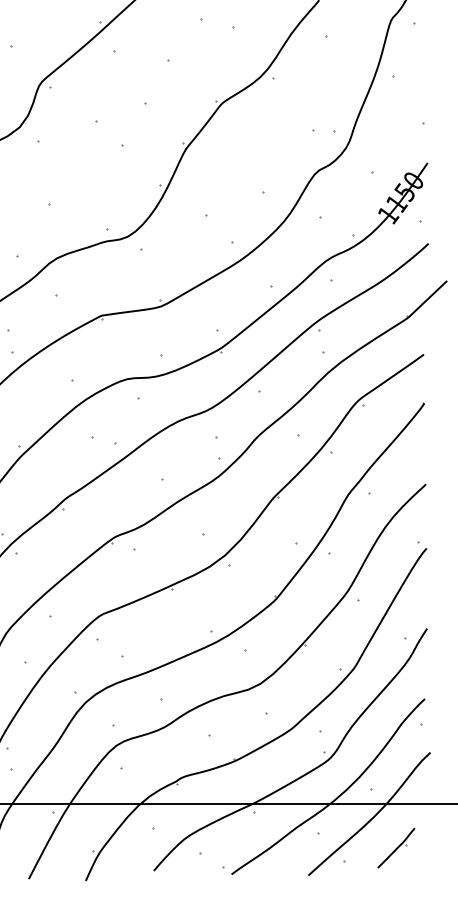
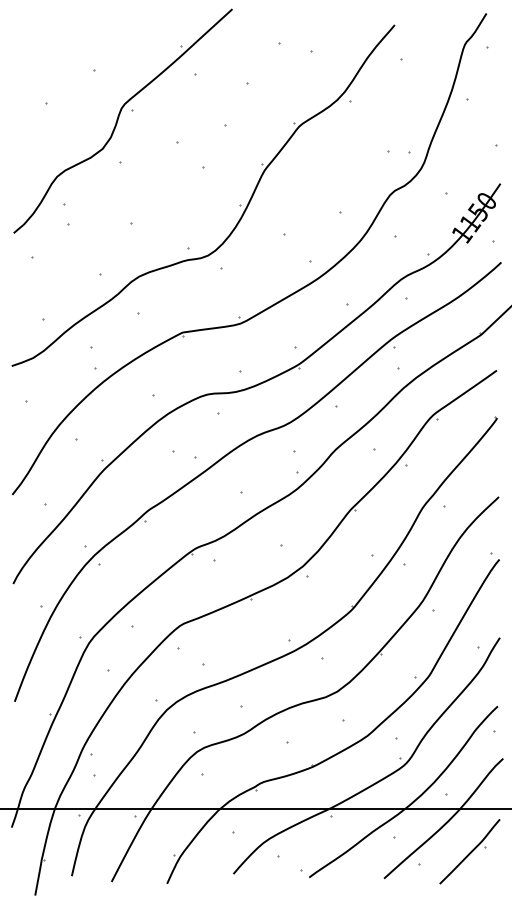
part: (395, 847) -> (469, 851), size x1.67

